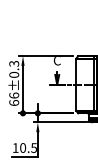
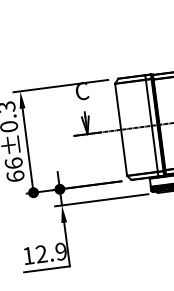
text: (28, 147) -> (51, 252), 10.5 -> 12.9

